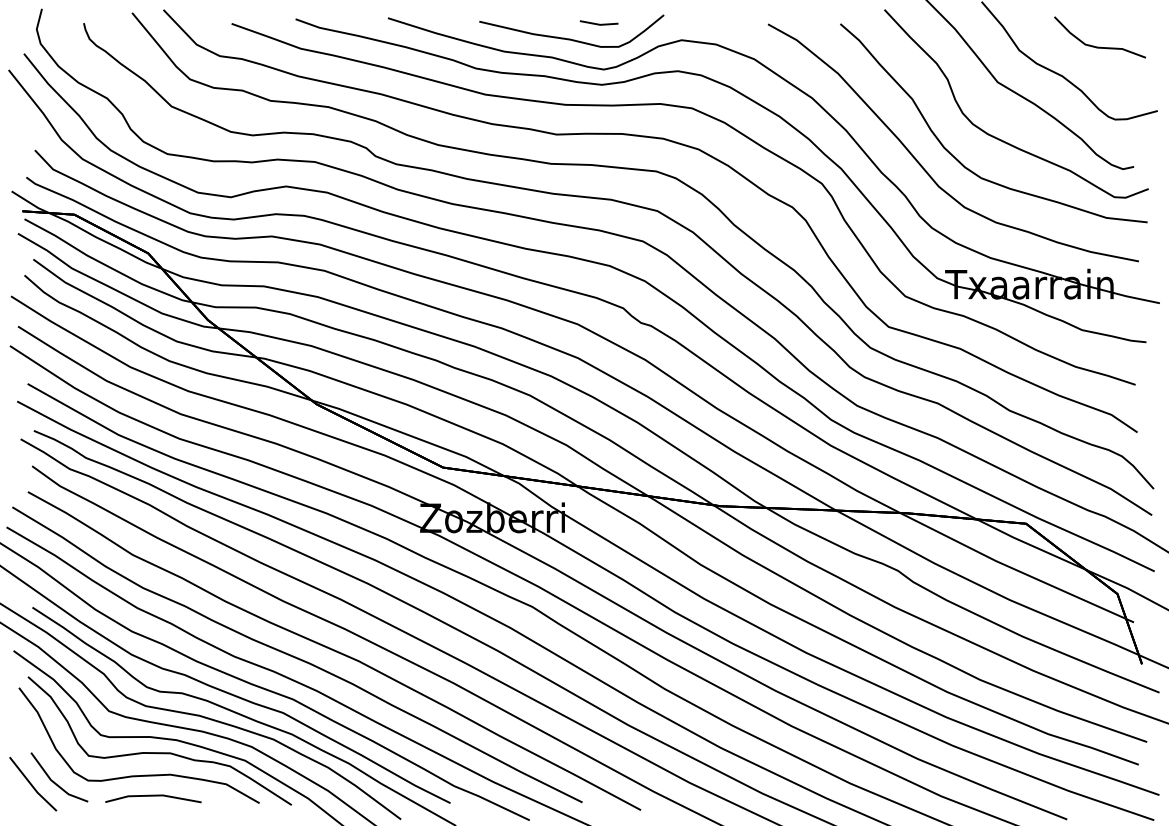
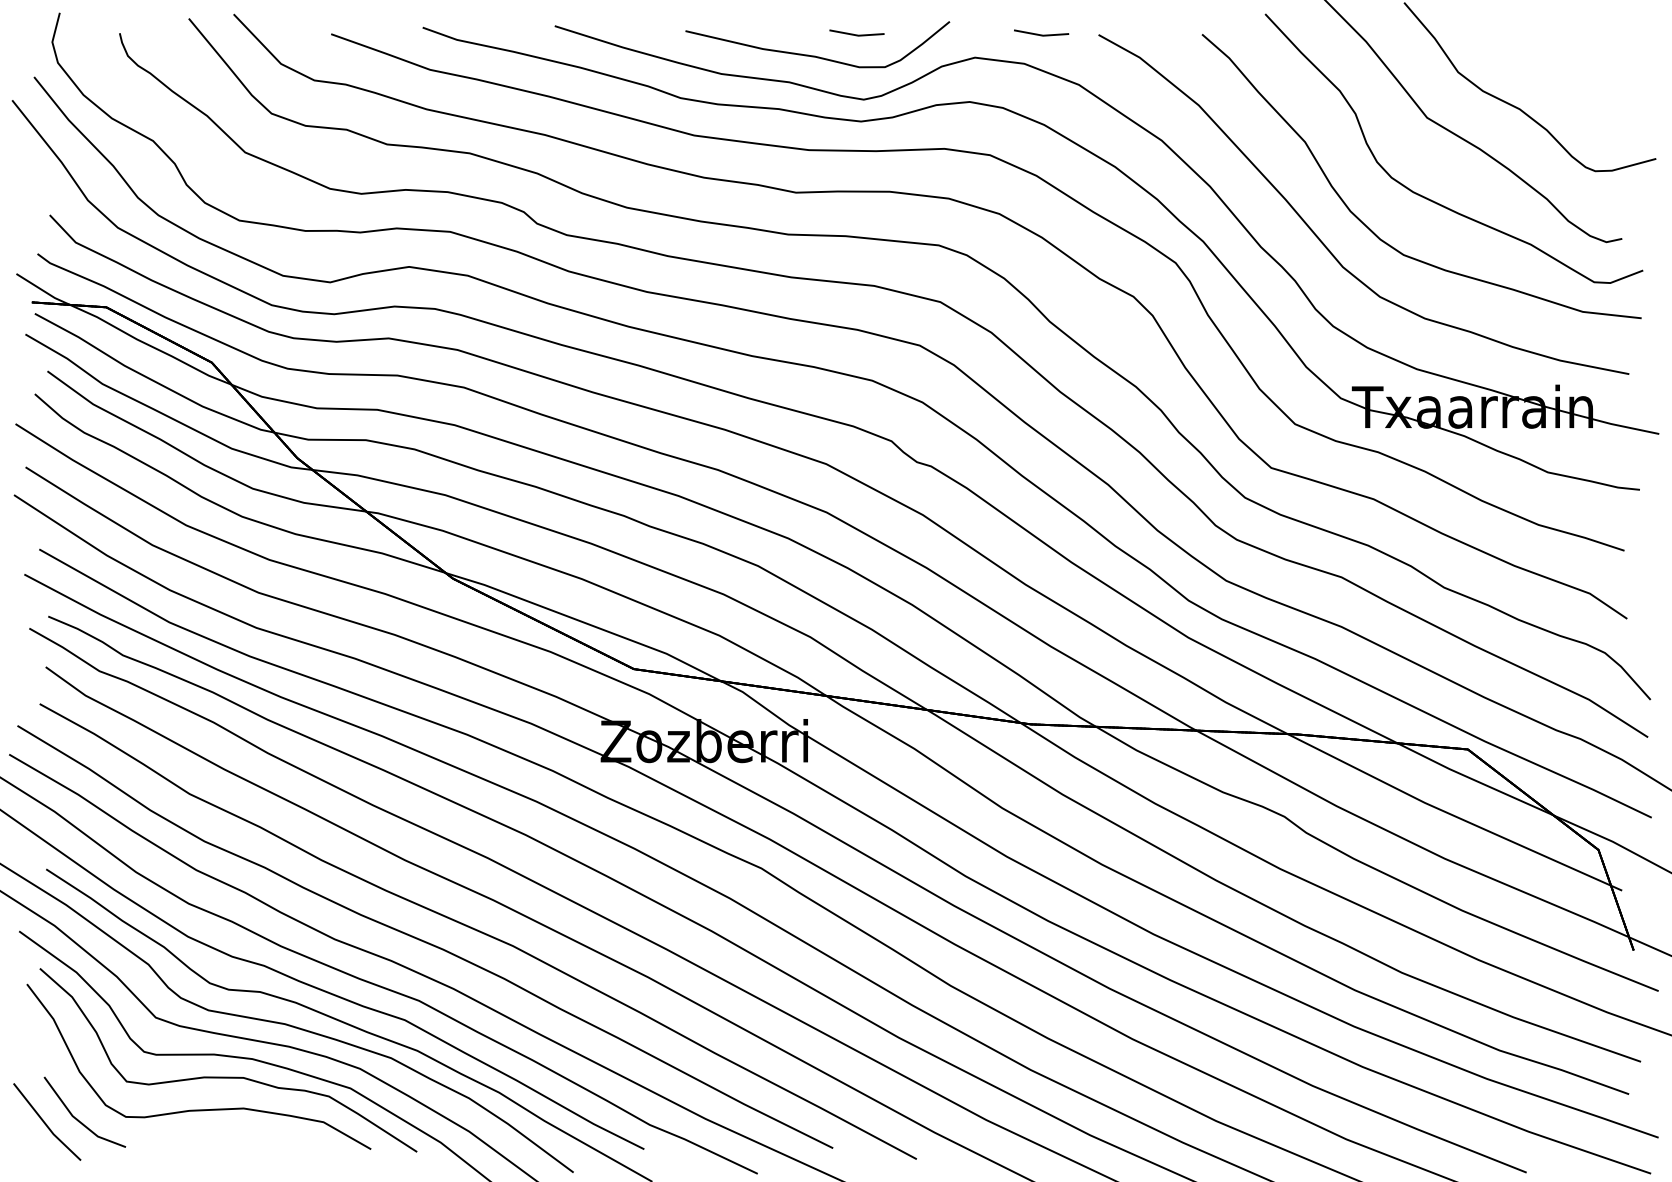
line: (727, 23) -> (1040, 33), added
curve: (1099, 46) -> (1572, 66), removed
line: (153, 796) -> (219, 1139), removed

